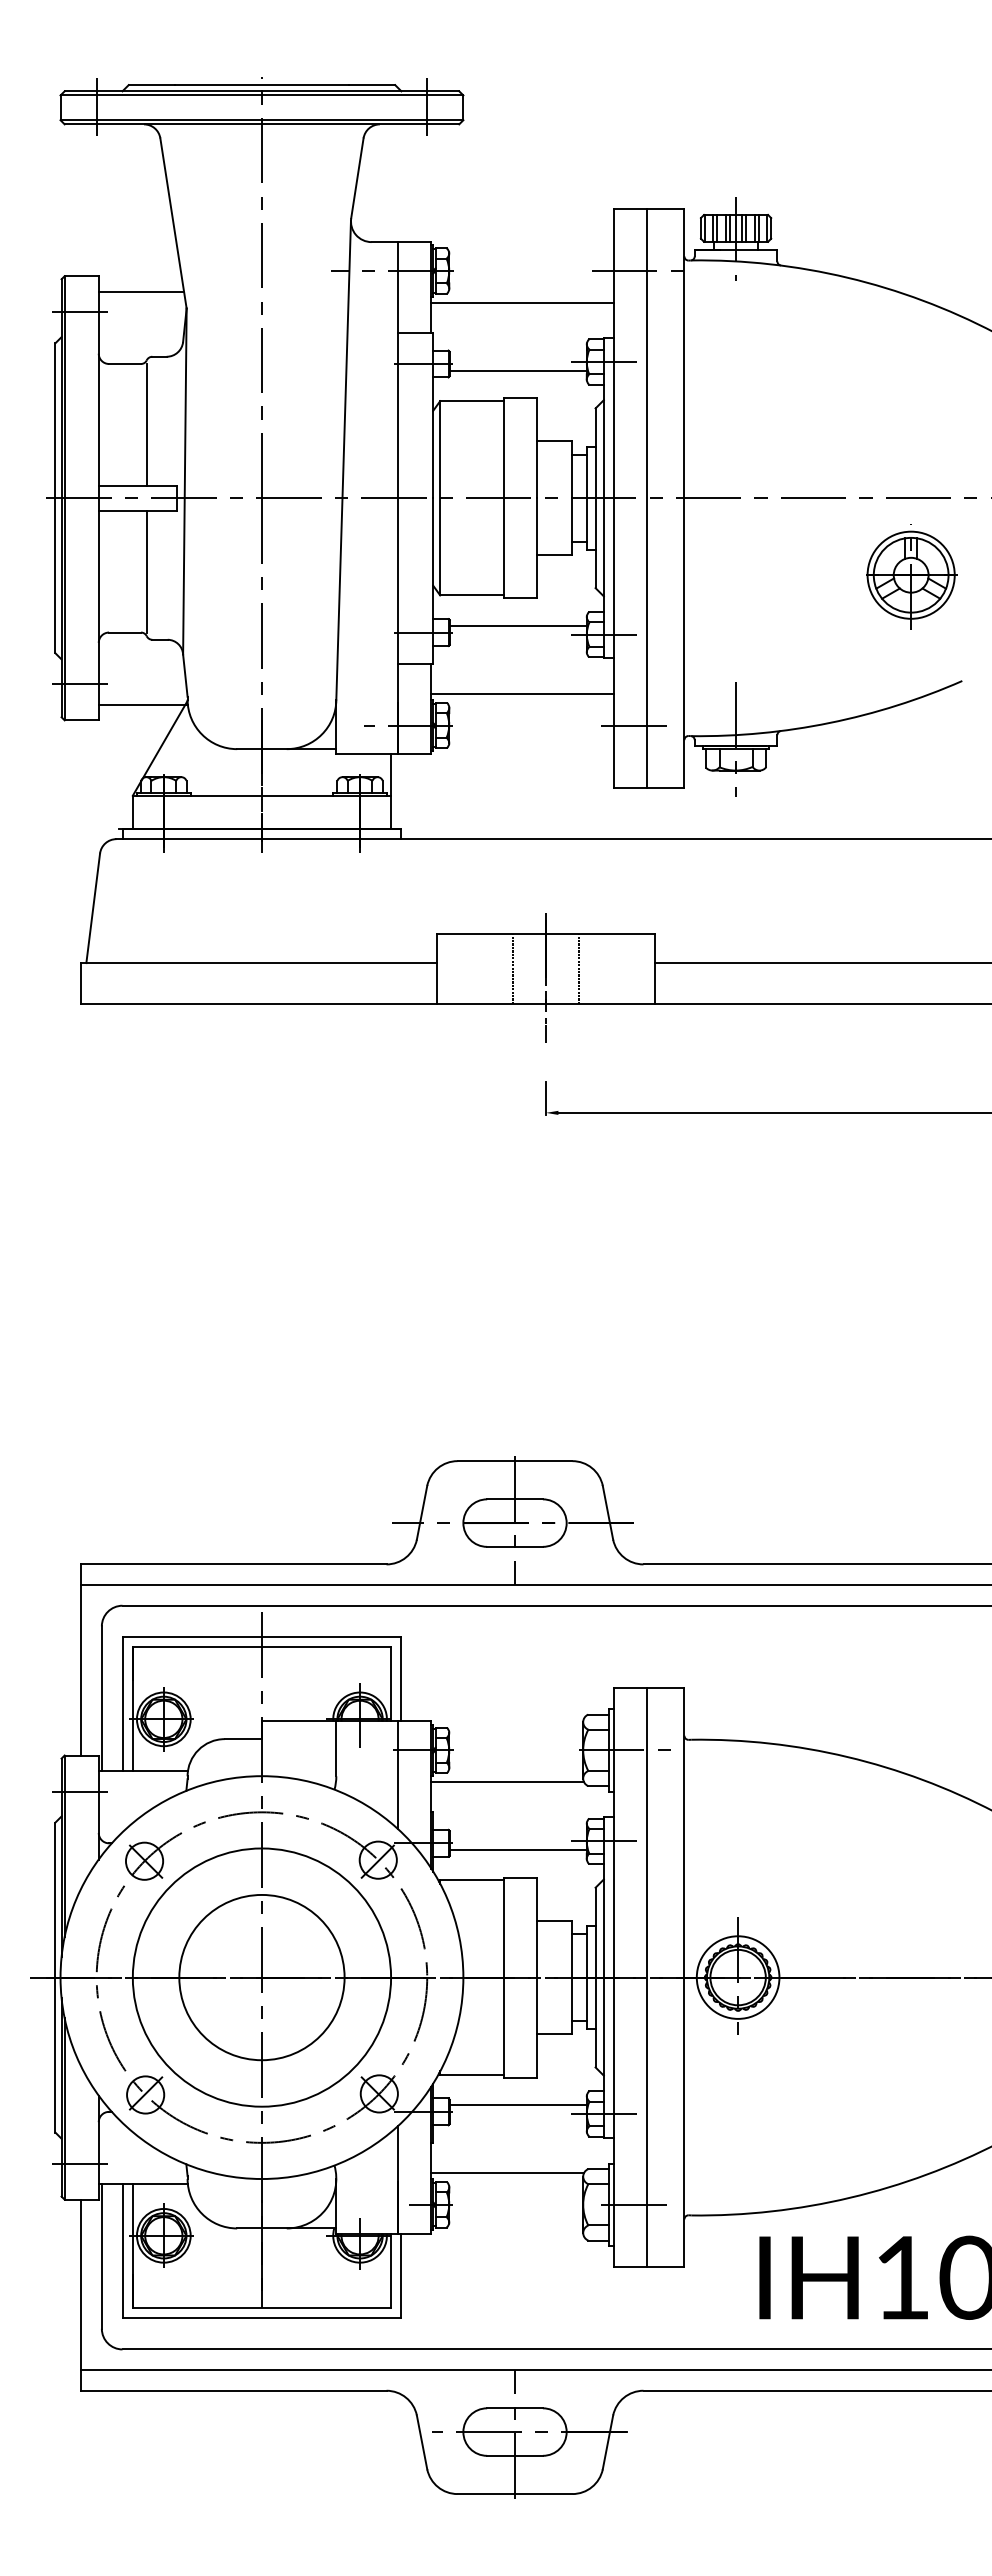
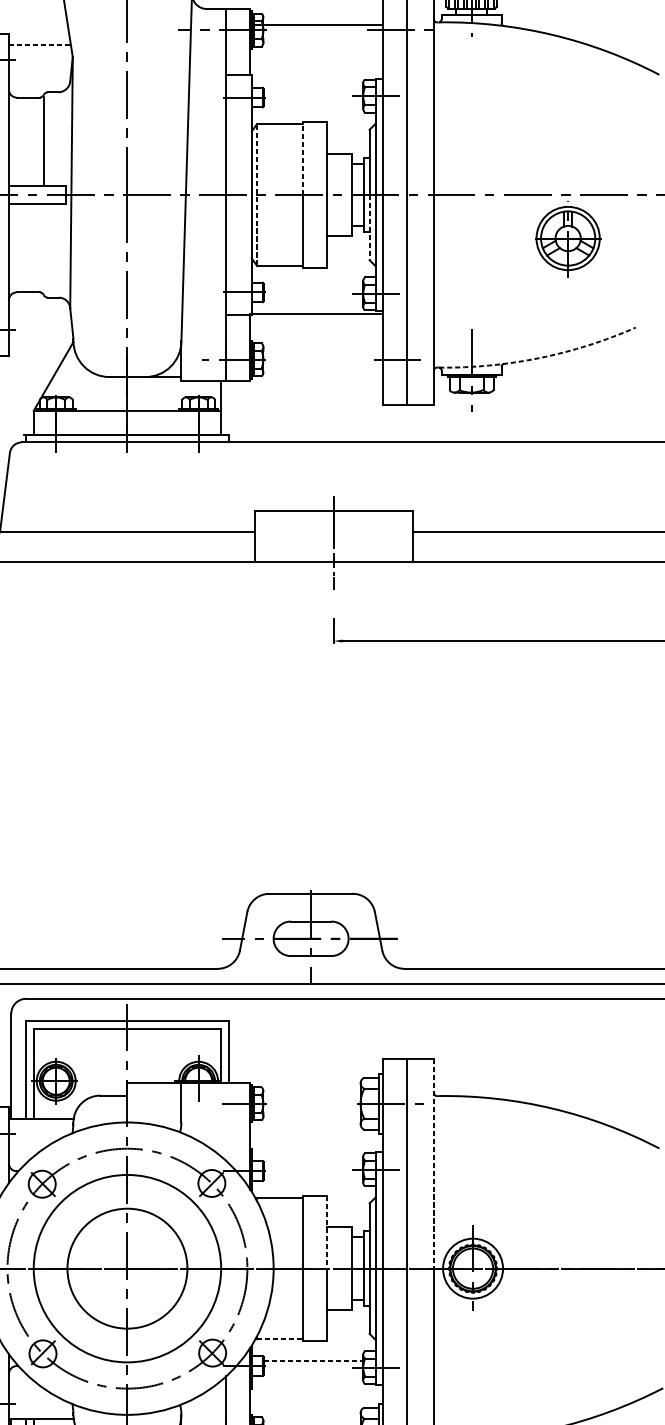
line: (141, 291) -> (40, 44), solid -> dashed
line: (522, 302) -> (316, 25), moved
line: (517, 370) -> (312, 102), removed
line: (503, 447) -> (302, 158), solid -> dashed
line: (440, 497) -> (257, 194), solid -> dashed
line: (595, 543) -> (369, 227), solid -> dashed
line: (146, 571) -> (43, 248), removed
part: (911, 576) -> (568, 239), moved
line: (517, 625) -> (312, 287), removed
line: (522, 693) -> (316, 313), moved
line: (142, 704) -> (40, 344), removed
arc: (829, 722) -> (539, 357), solid -> dashed
line: (512, 969) -> (309, 537), removed
line: (579, 969) -> (357, 537), removed
line: (398, 1775) -> (226, 1121), removed
line: (507, 1781) -> (305, 1126), removed
line: (684, 1832) -> (434, 1163), solid -> dashed
line: (517, 1850) -> (312, 1176), removed
line: (537, 1928) -> (327, 1233), solid -> dashed
line: (471, 2074) -> (279, 1339), solid -> dashed
line: (518, 2105) -> (313, 1361), solid -> dashed
line: (507, 2173) -> (305, 1410), removed

